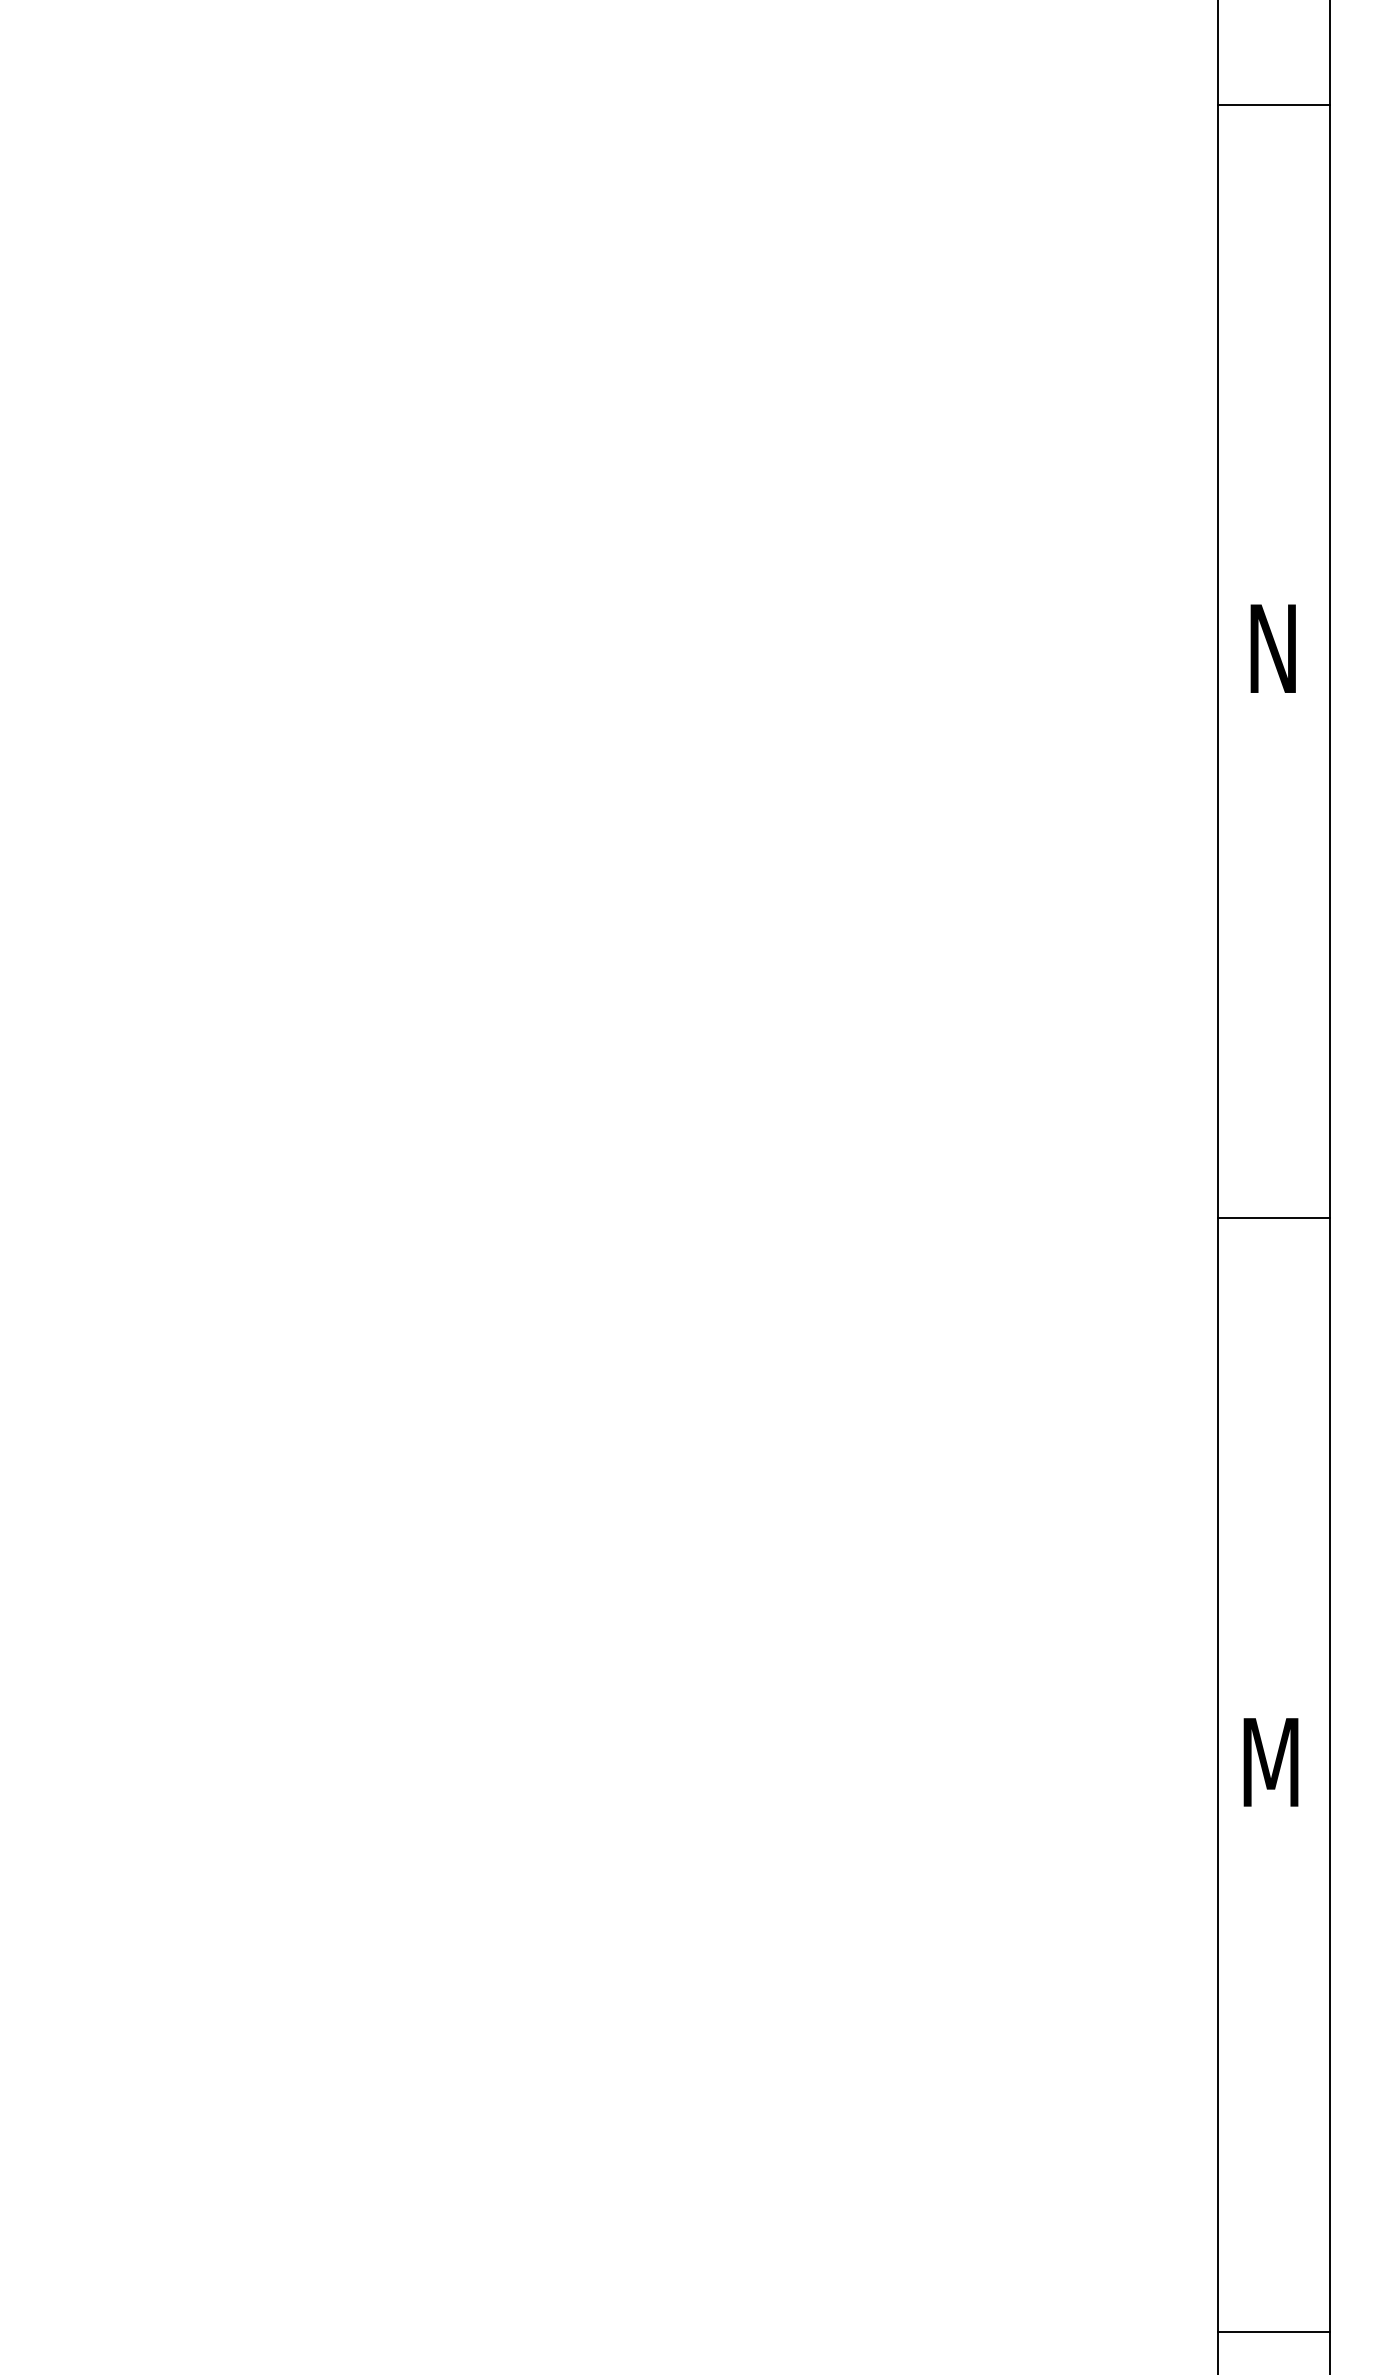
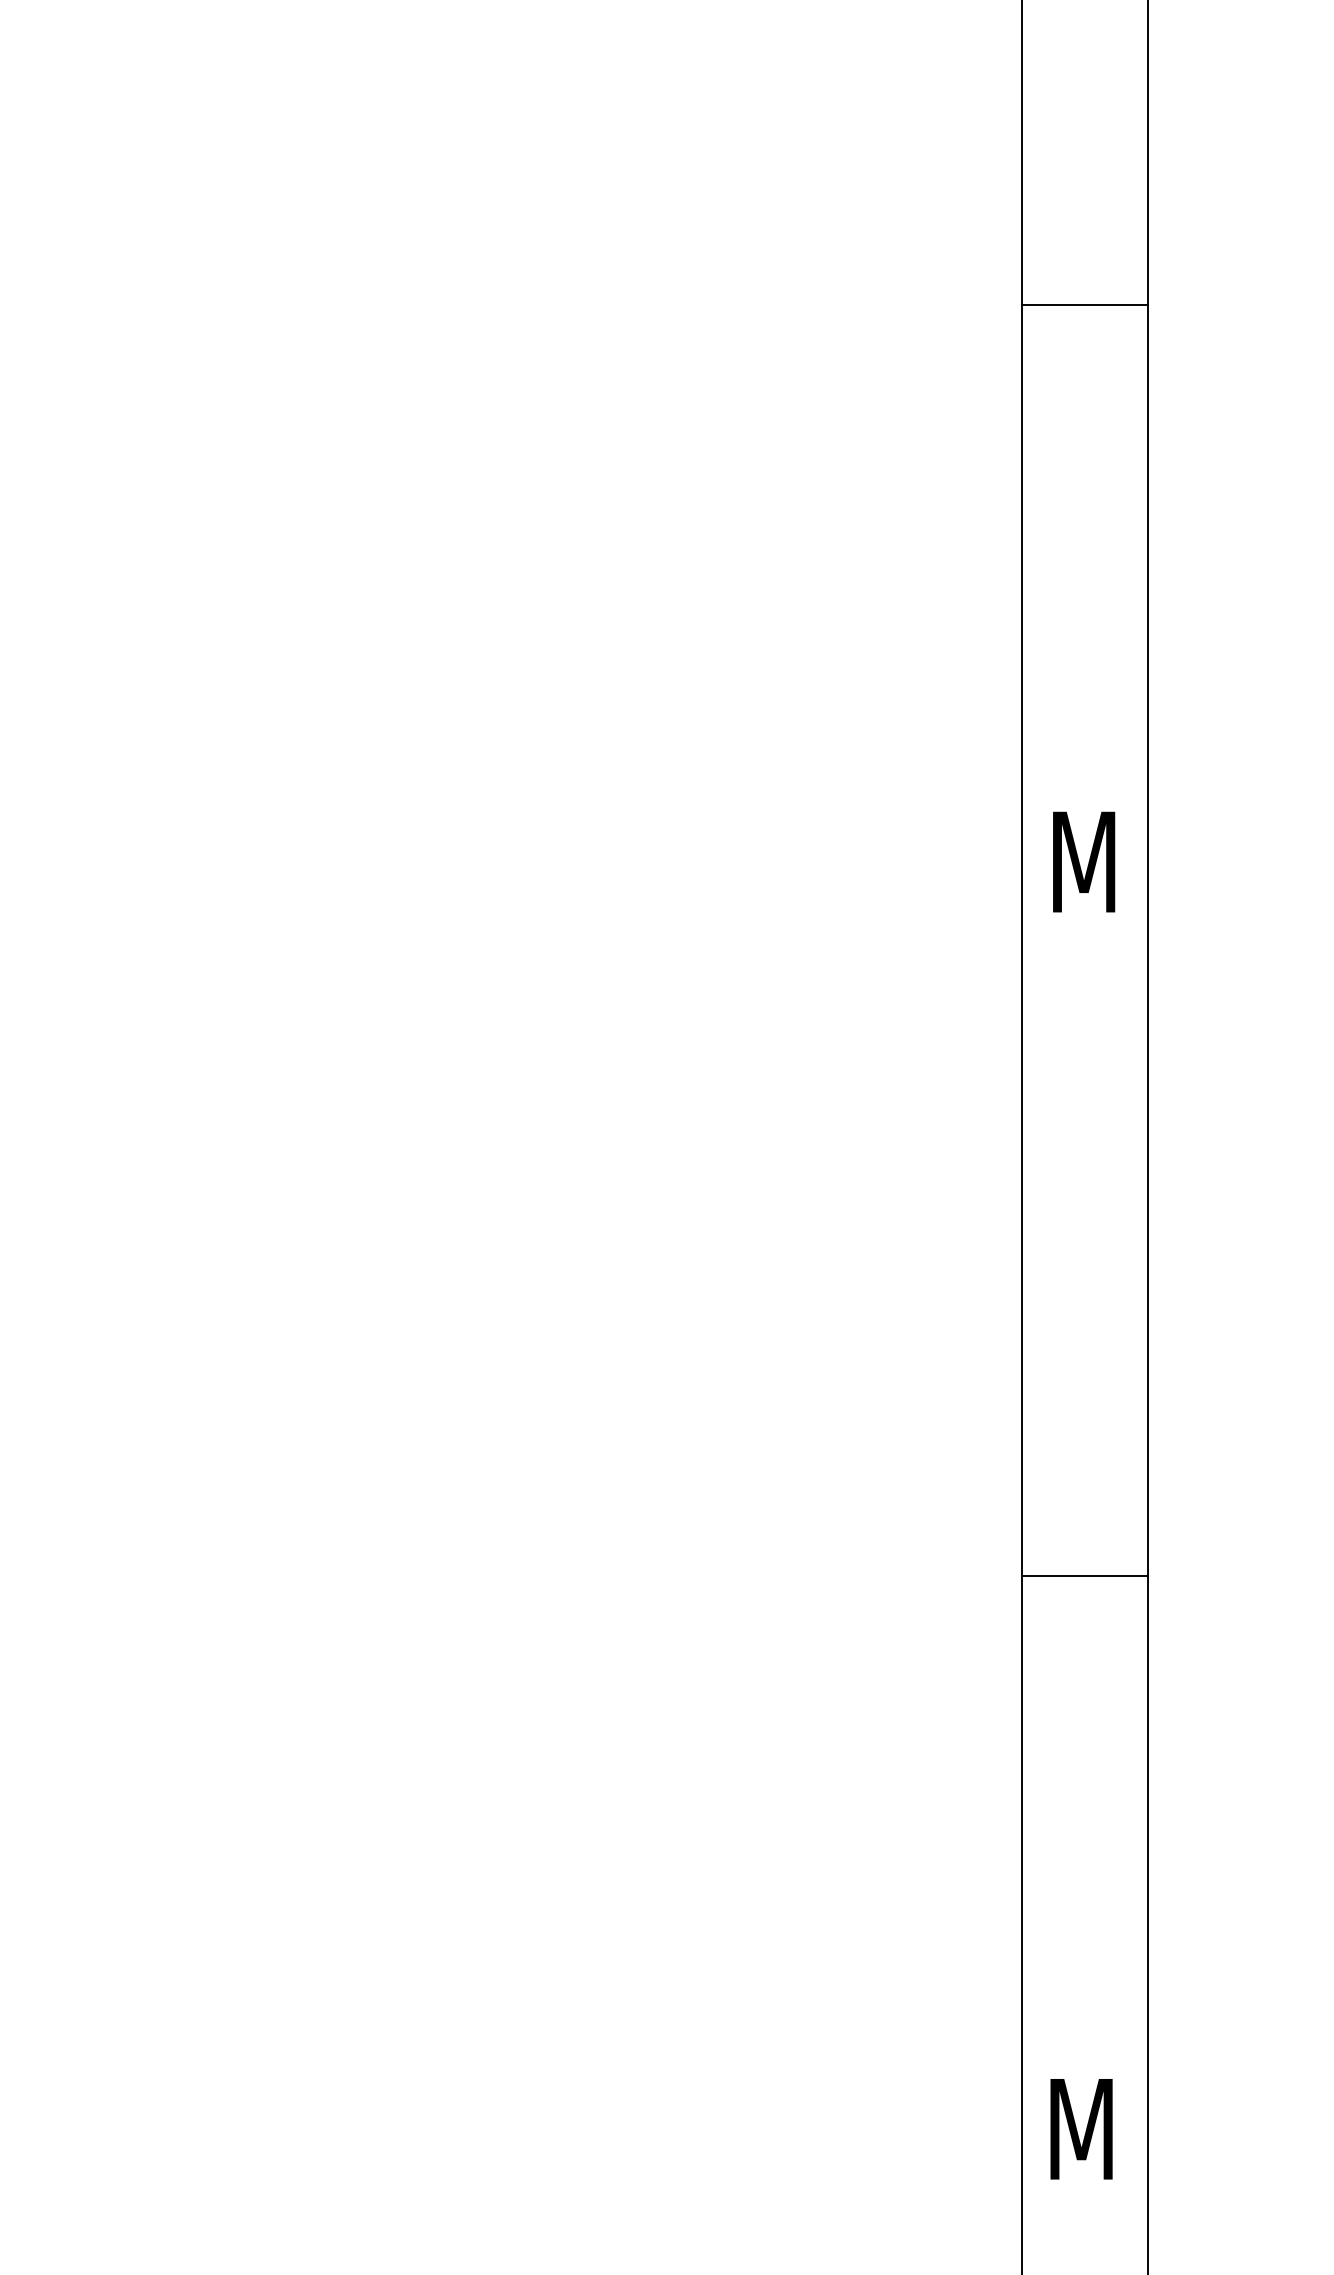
line: (1273, 104) -> (1084, 304), moved
text: (1273, 648) -> (1084, 861), N -> M
line: (1273, 1218) -> (1084, 1576), moved

